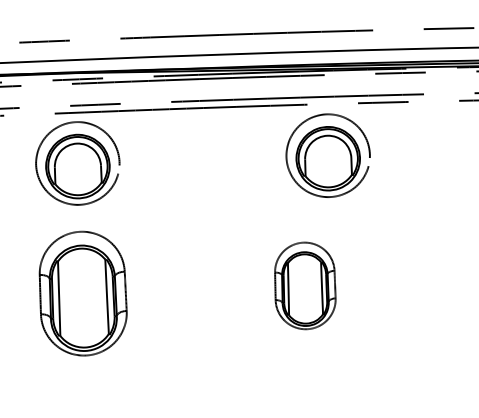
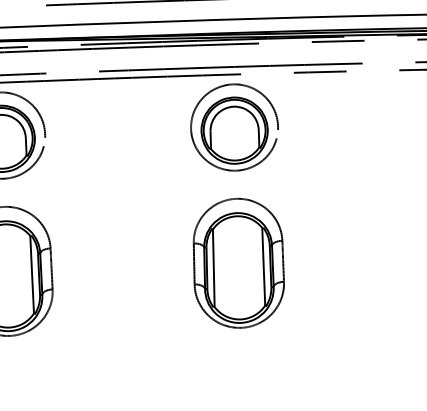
part: (327, 155) -> (233, 127), moved
part: (305, 285) -> (239, 262), size x1.43

